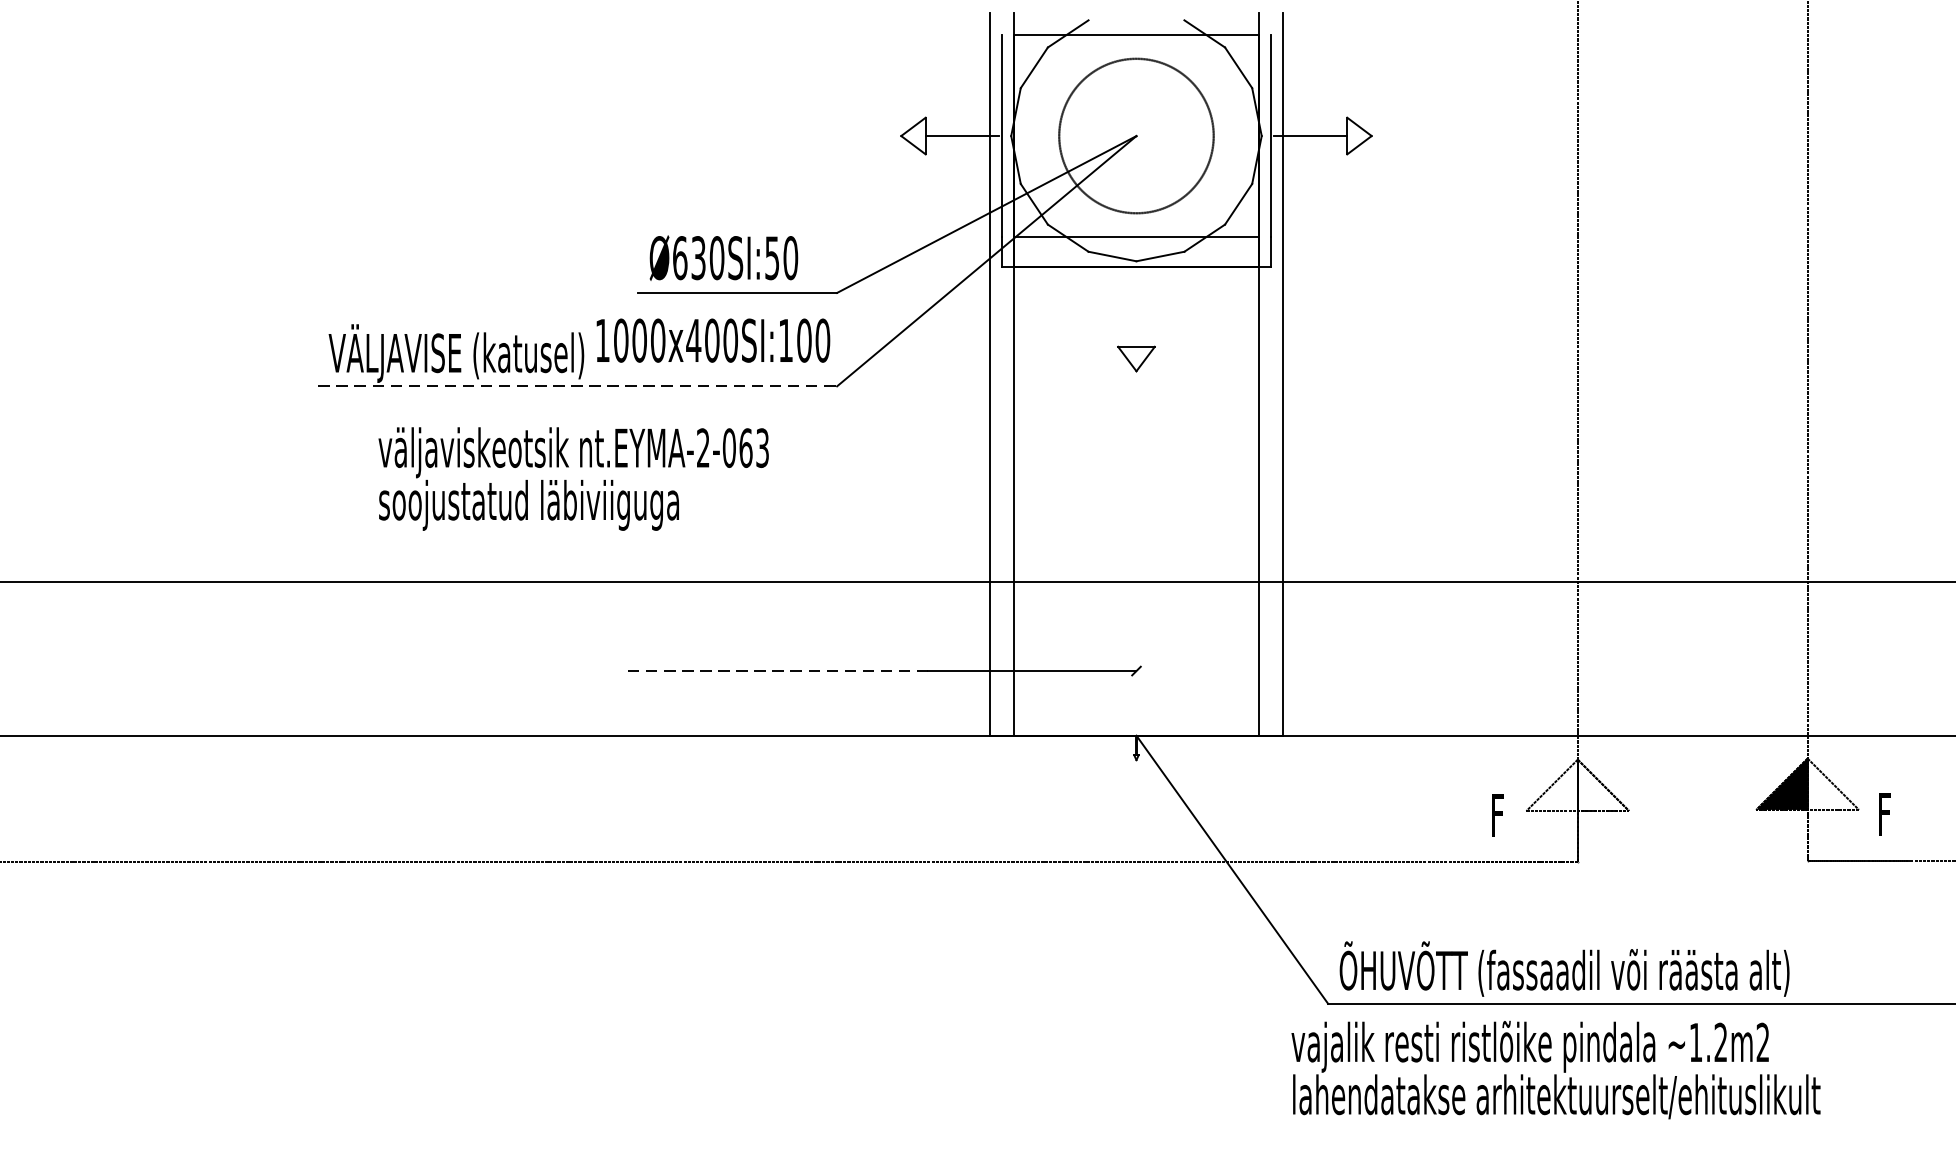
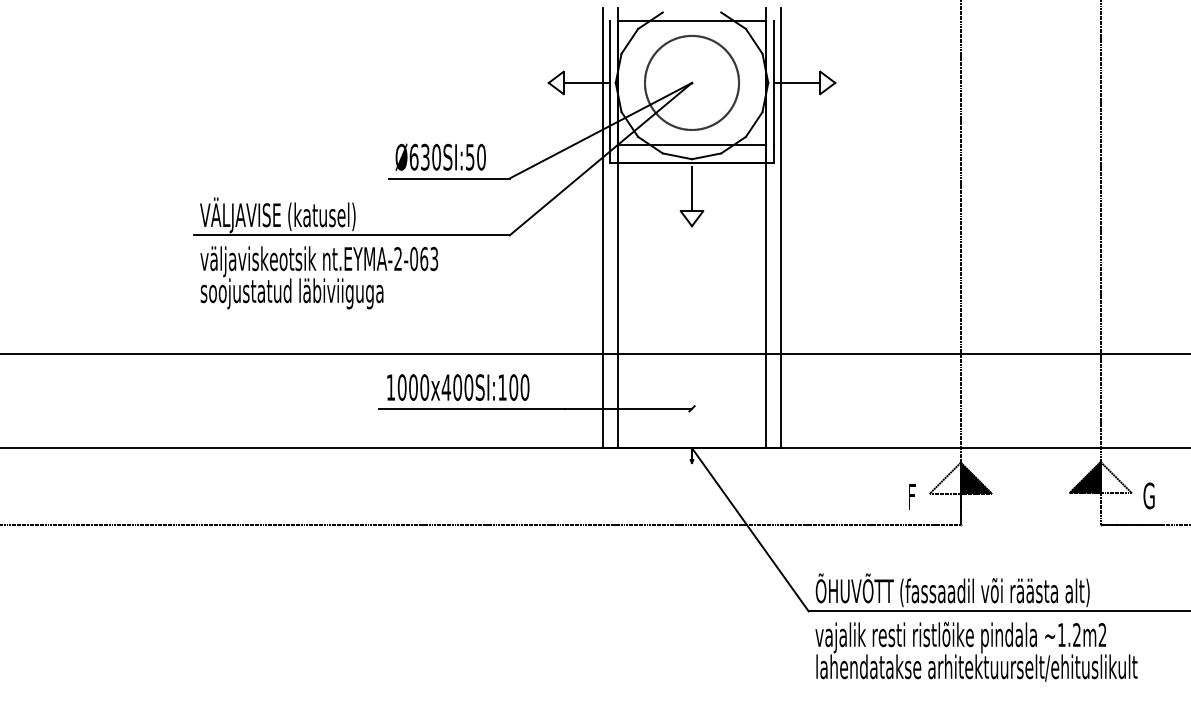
line: (1137, 309) -> (692, 188), added
text: (713, 340) -> (458, 387), moved
line: (577, 386) -> (351, 235), dashed -> solid
text: (574, 478) -> (319, 277), moved
line: (776, 670) -> (472, 408), dashed -> solid
fill: (1603, 785) -> (976, 478), added
text: (1886, 813) -> (1148, 495), F -> G
text: (1555, 1069) -> (976, 651), moved

